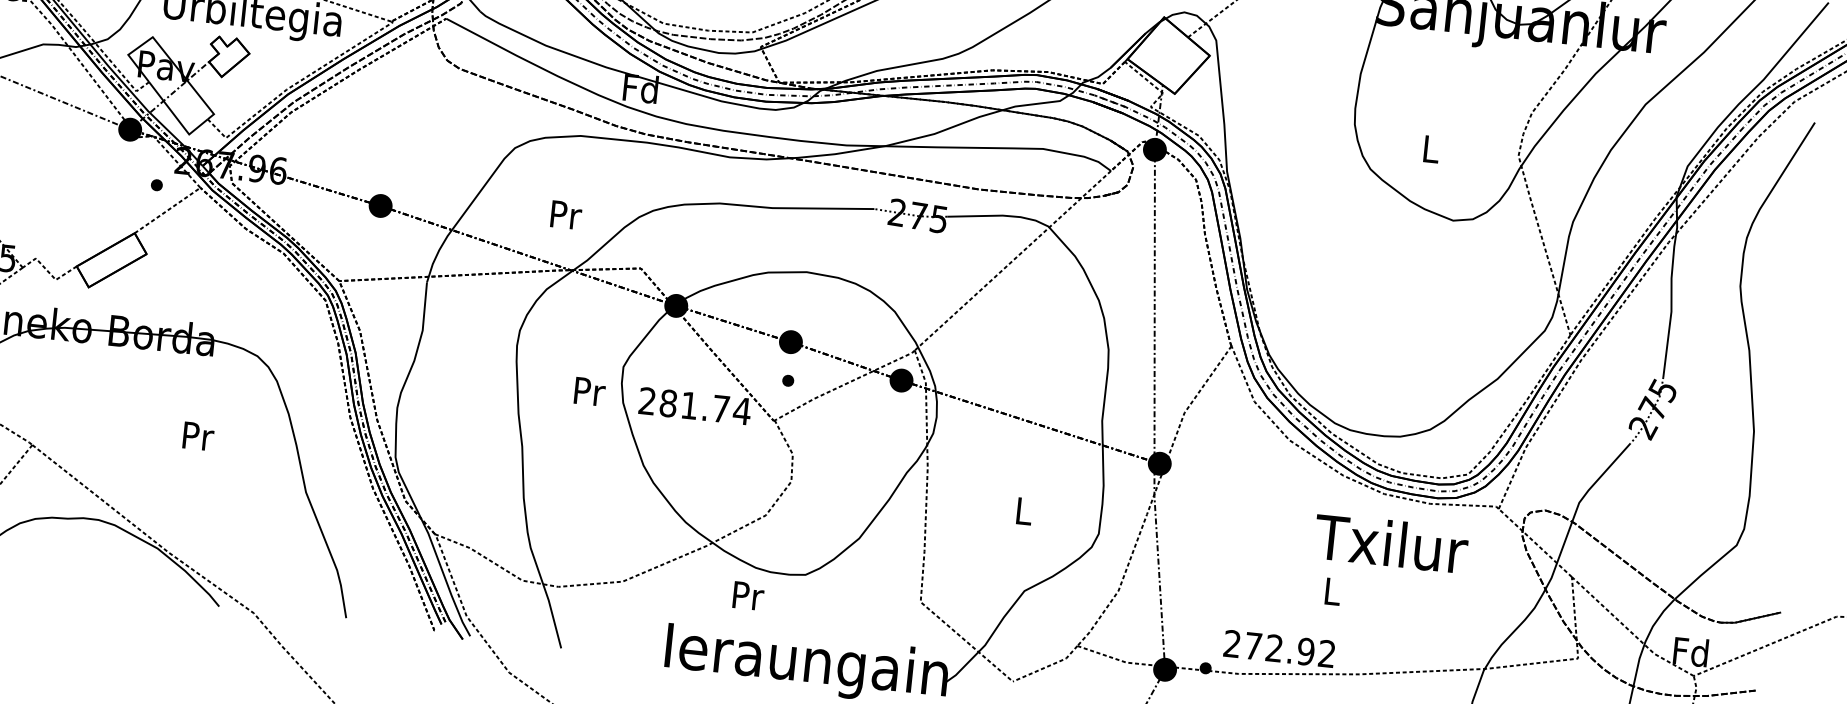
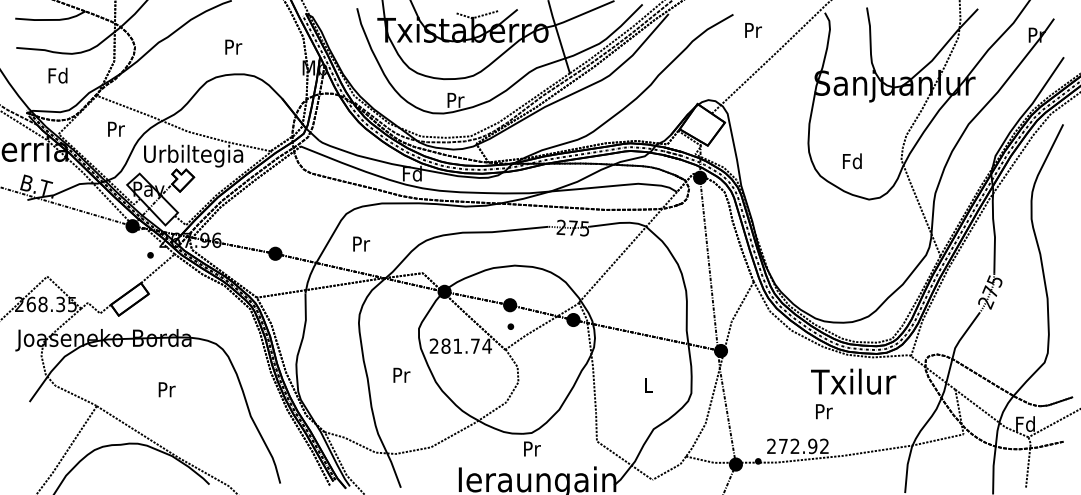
text: (1430, 149) -> (852, 161), L -> Fd
text: (566, 214) -> (361, 243), moved
text: (589, 390) -> (401, 374), moved
text: (197, 435) -> (166, 389), moved
text: (1333, 591) -> (824, 411), L -> Pr
text: (748, 595) -> (532, 448), moved

